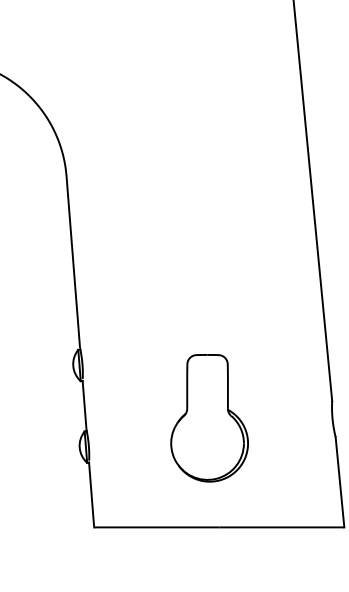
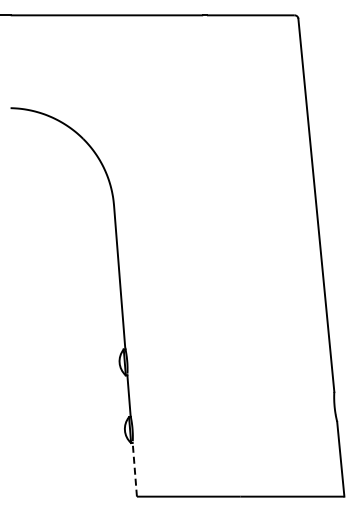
part: (209, 417) -> (232, 405), removed
line: (91, 494) -> (134, 469), solid -> dashed

